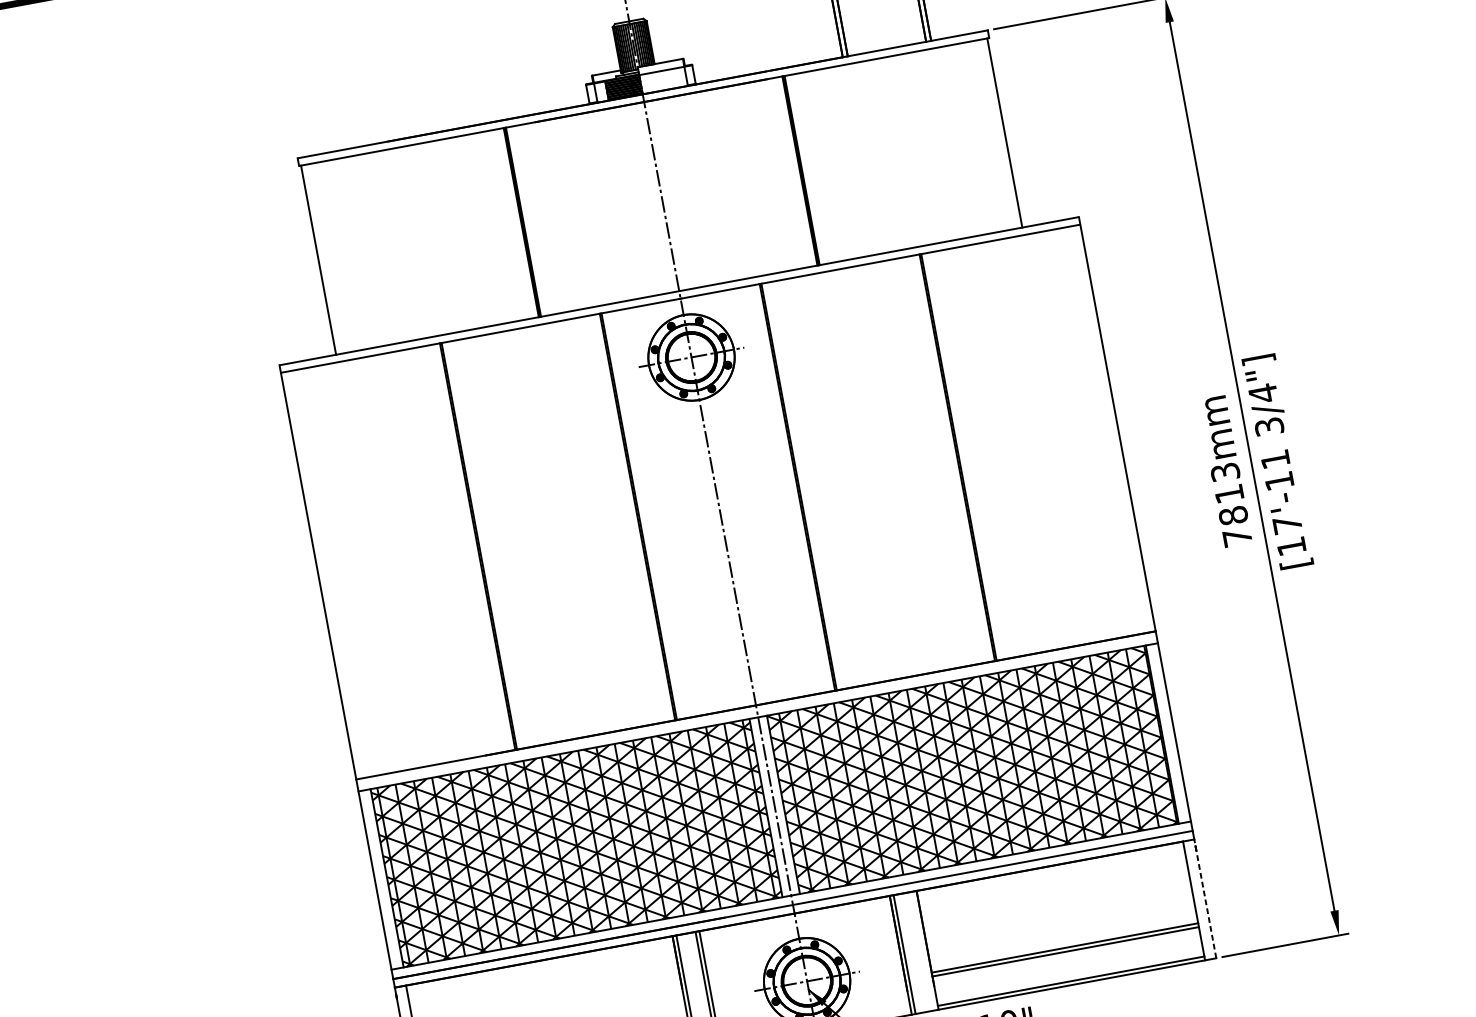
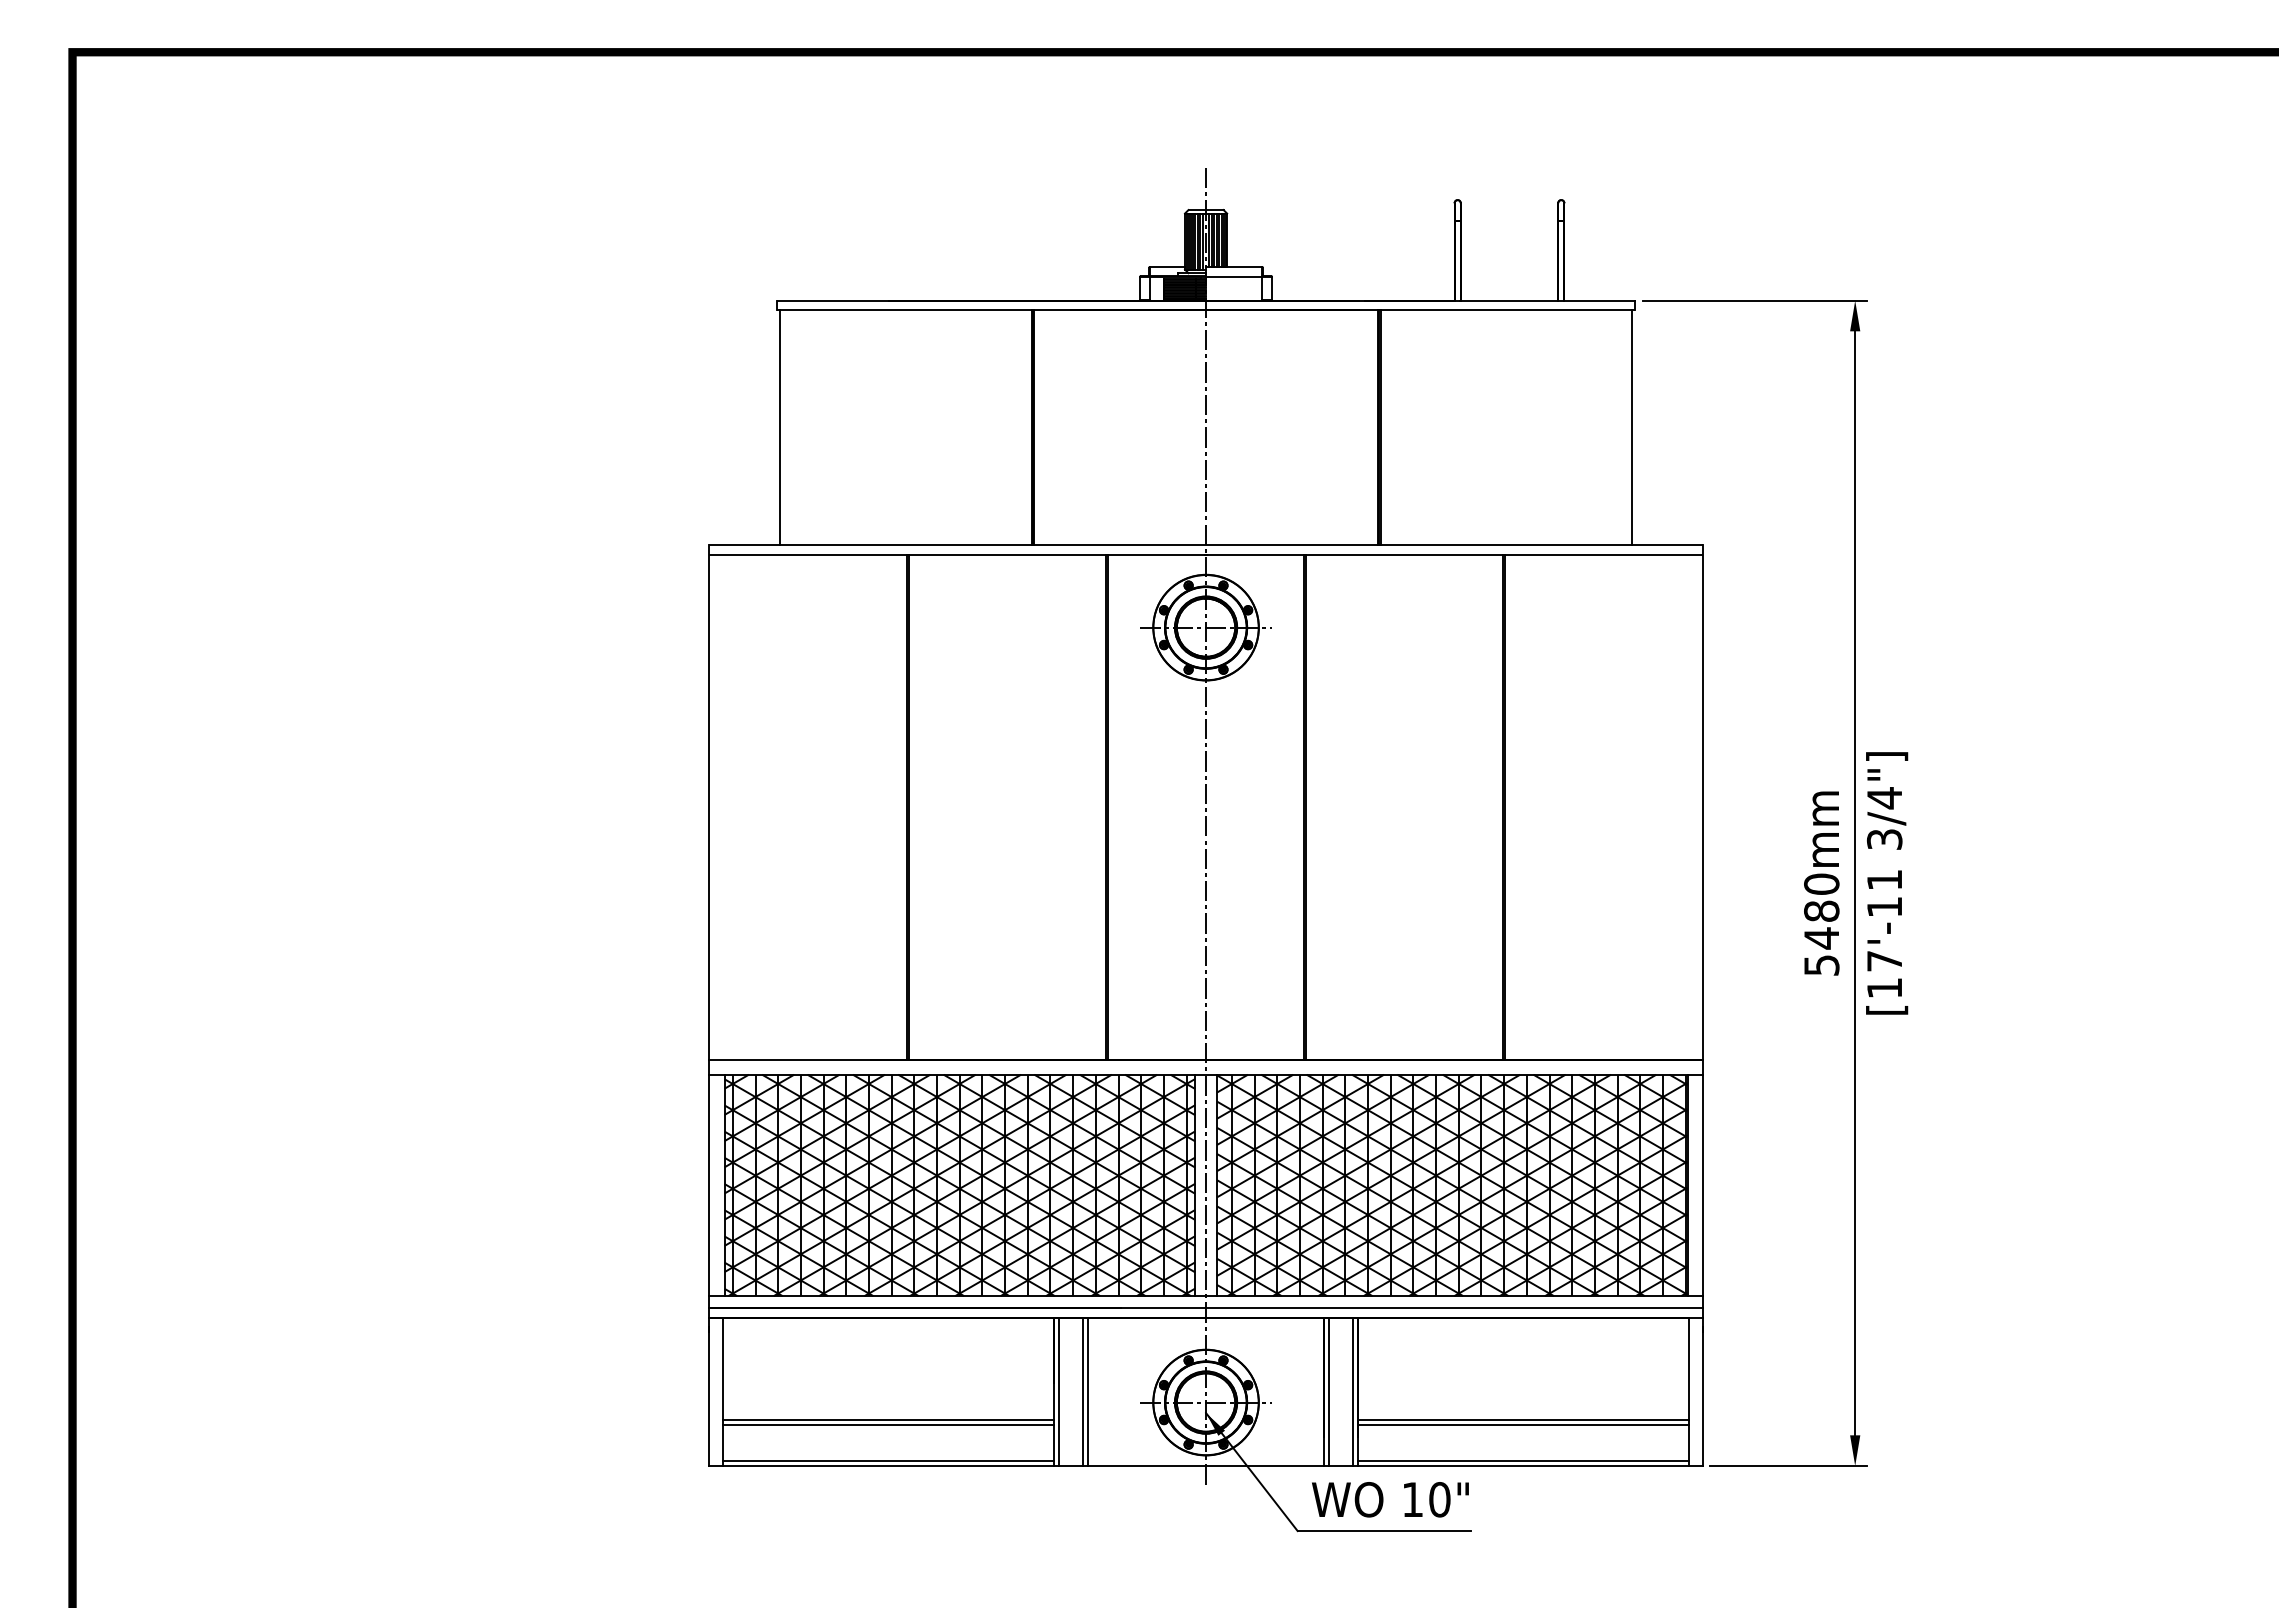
text: (1231, 504) -> (1821, 924), 7813mm -> 5480mm
line: (1205, 899) -> (1702, 1392), dashed -> solid
line: (923, 951) -> (1352, 1392), added

